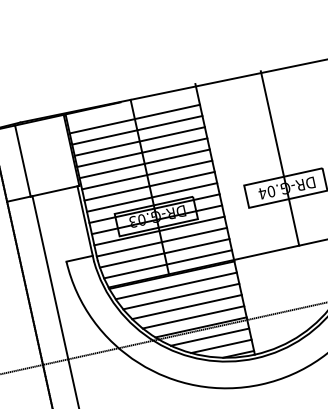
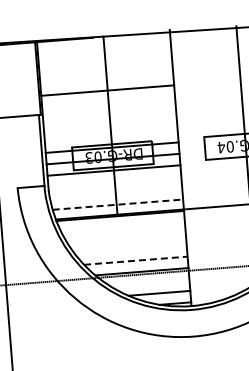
line: (134, 118) -> (104, 55), removed
line: (137, 130) -> (106, 67), removed
line: (139, 141) -> (106, 79), removed
line: (144, 163) -> (108, 101), removed
line: (147, 174) -> (109, 112), removed
line: (149, 185) -> (110, 124), removed
line: (152, 197) -> (111, 136), removed
line: (161, 241) -> (114, 181), removed
line: (164, 253) -> (115, 193), removed
line: (168, 264) -> (118, 204), solid -> dashed
line: (175, 285) -> (122, 226), removed
line: (181, 296) -> (126, 238), removed
line: (186, 307) -> (130, 250), removed
line: (193, 317) -> (135, 260), solid -> dashed
line: (209, 336) -> (149, 281), removed

